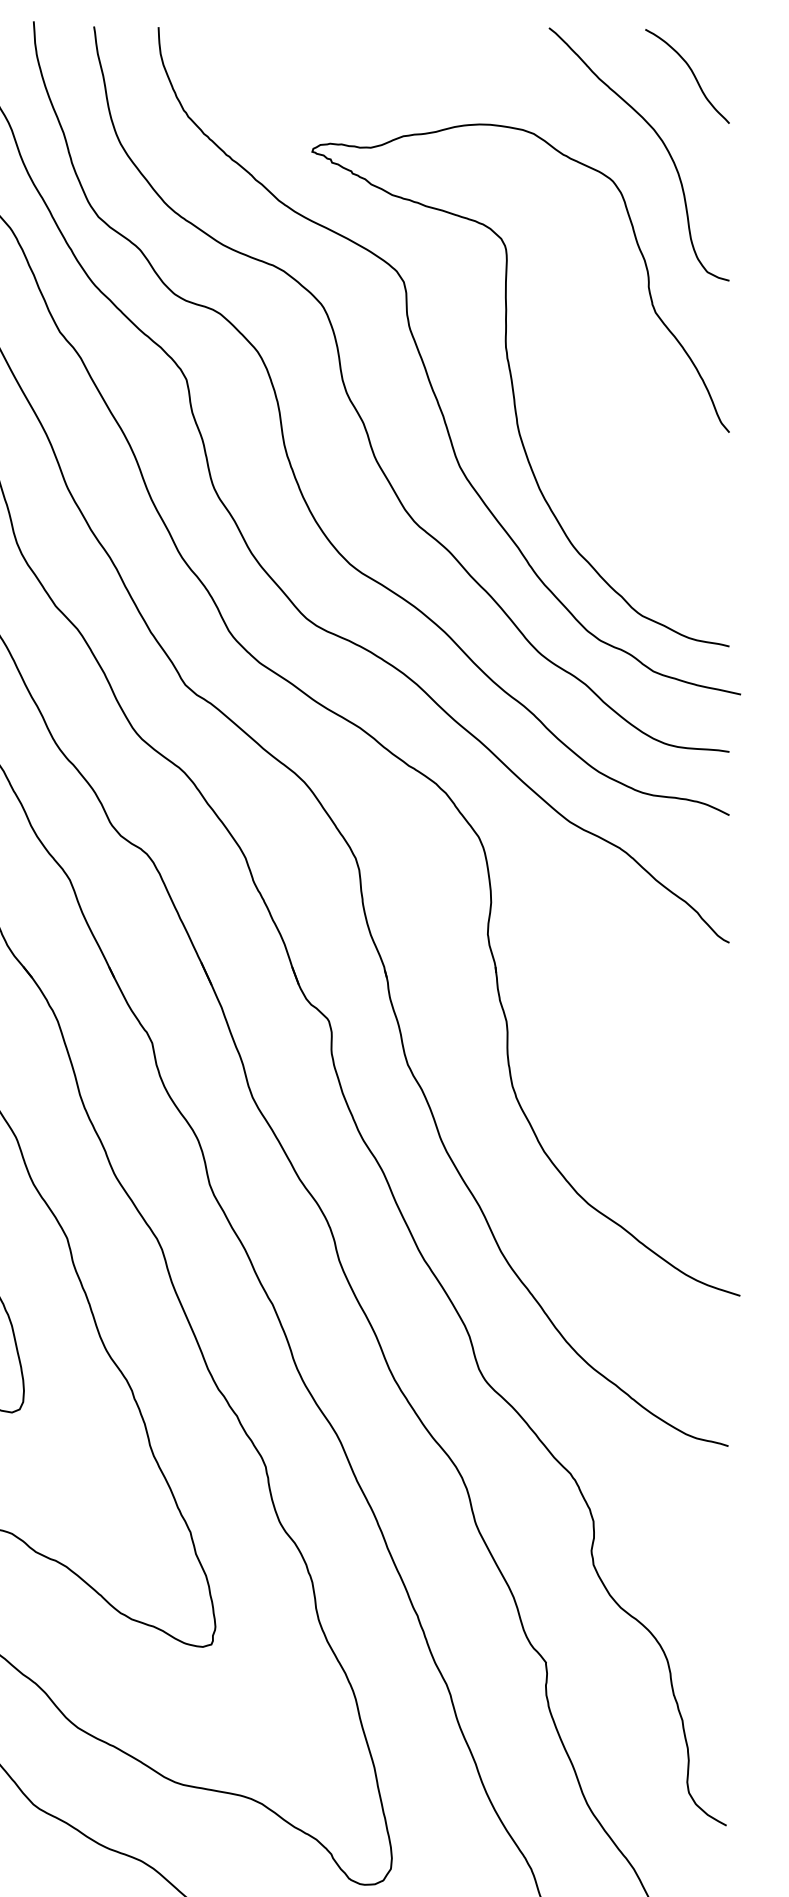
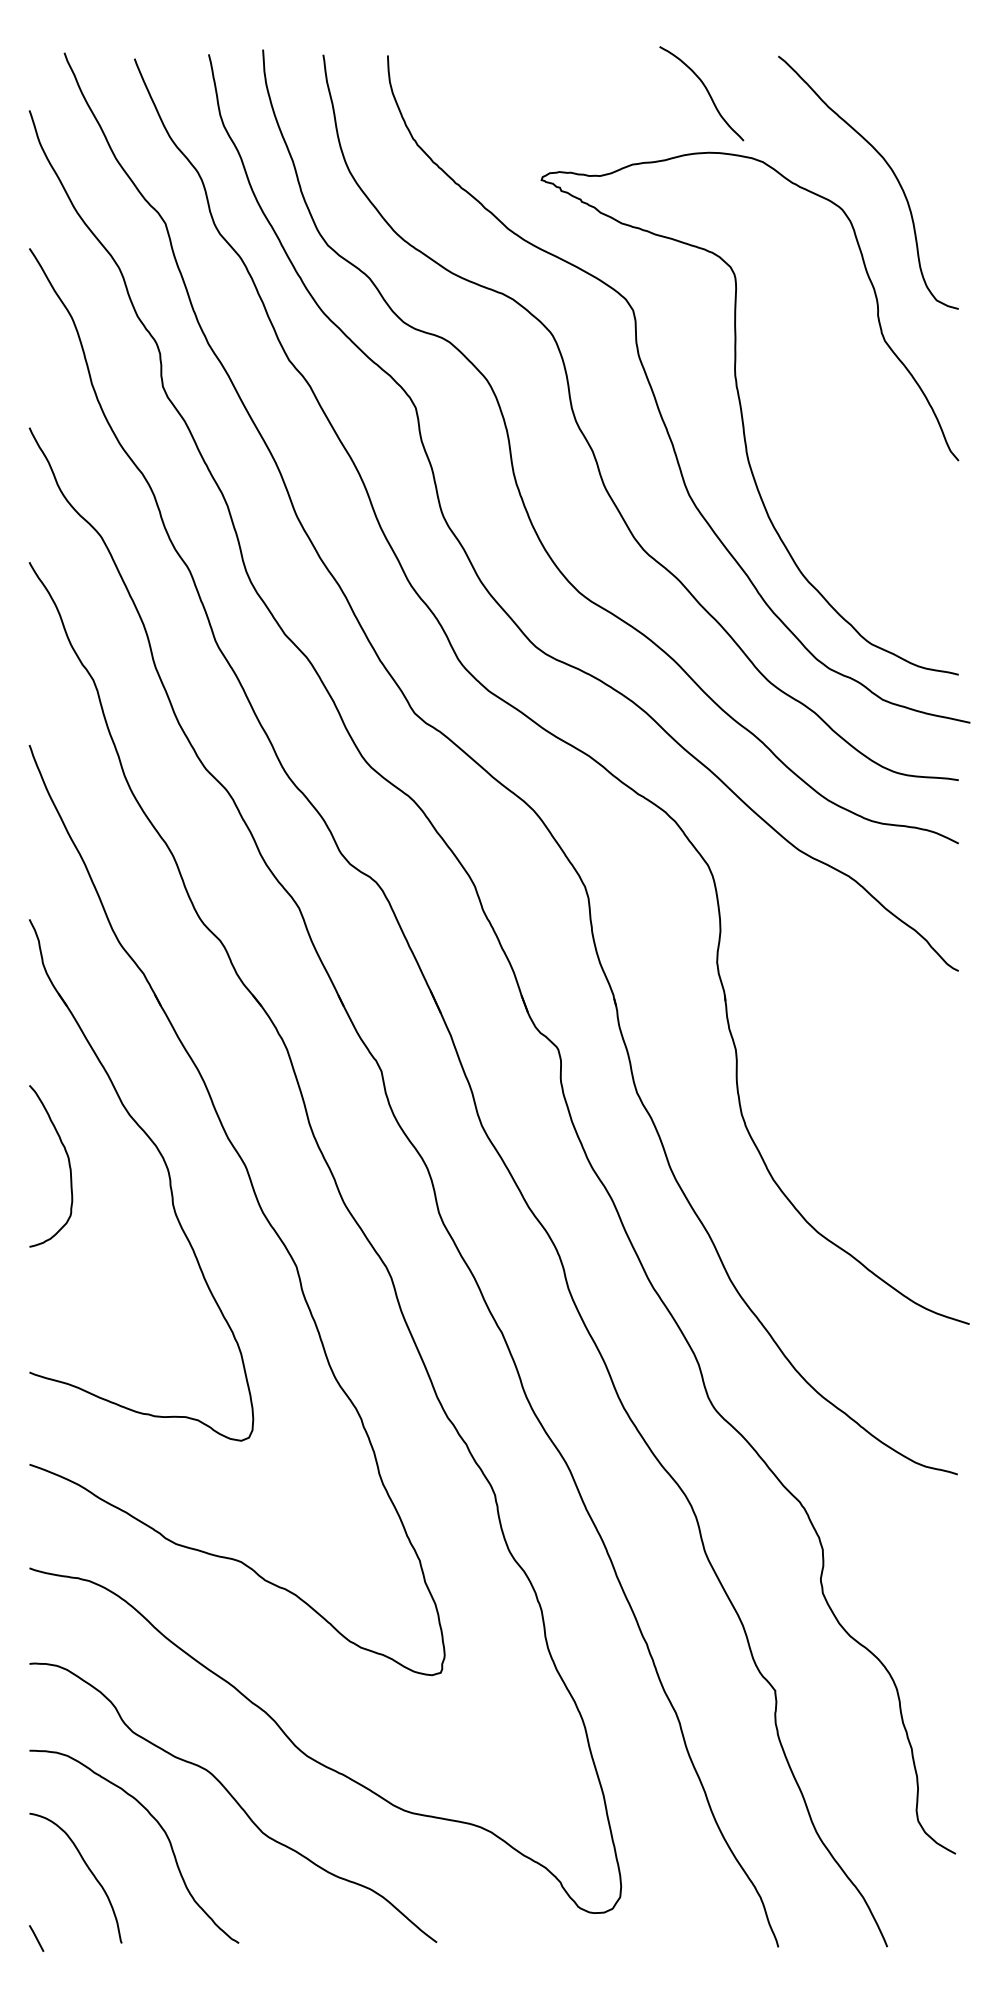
curve: (692, 74) -> (706, 91), moved

